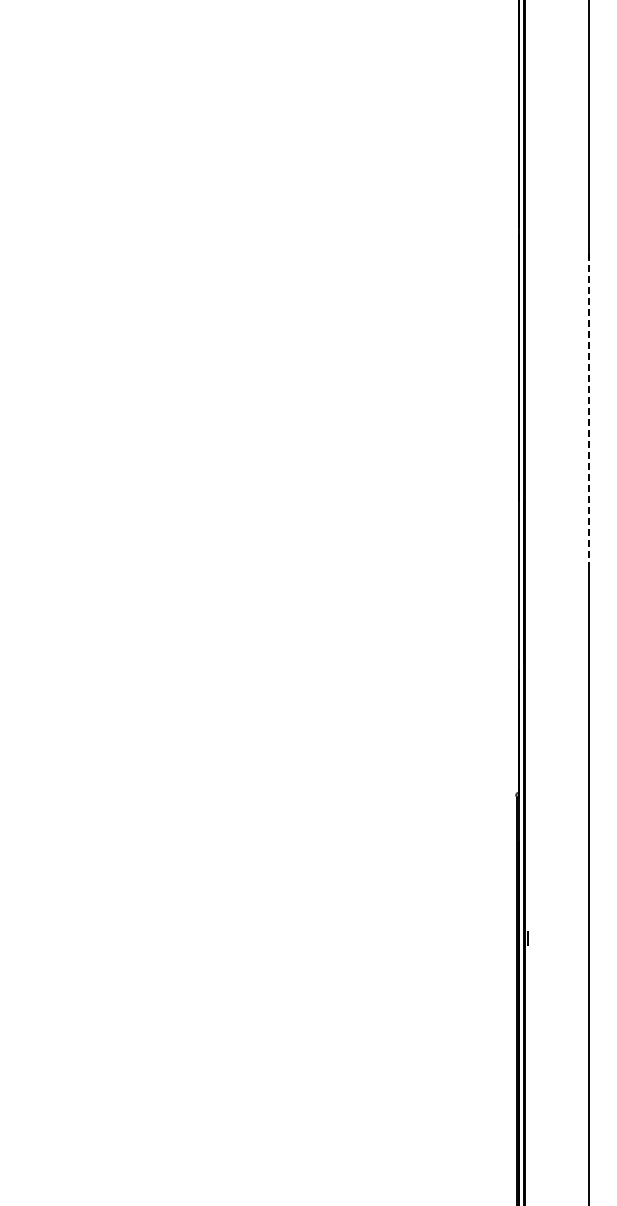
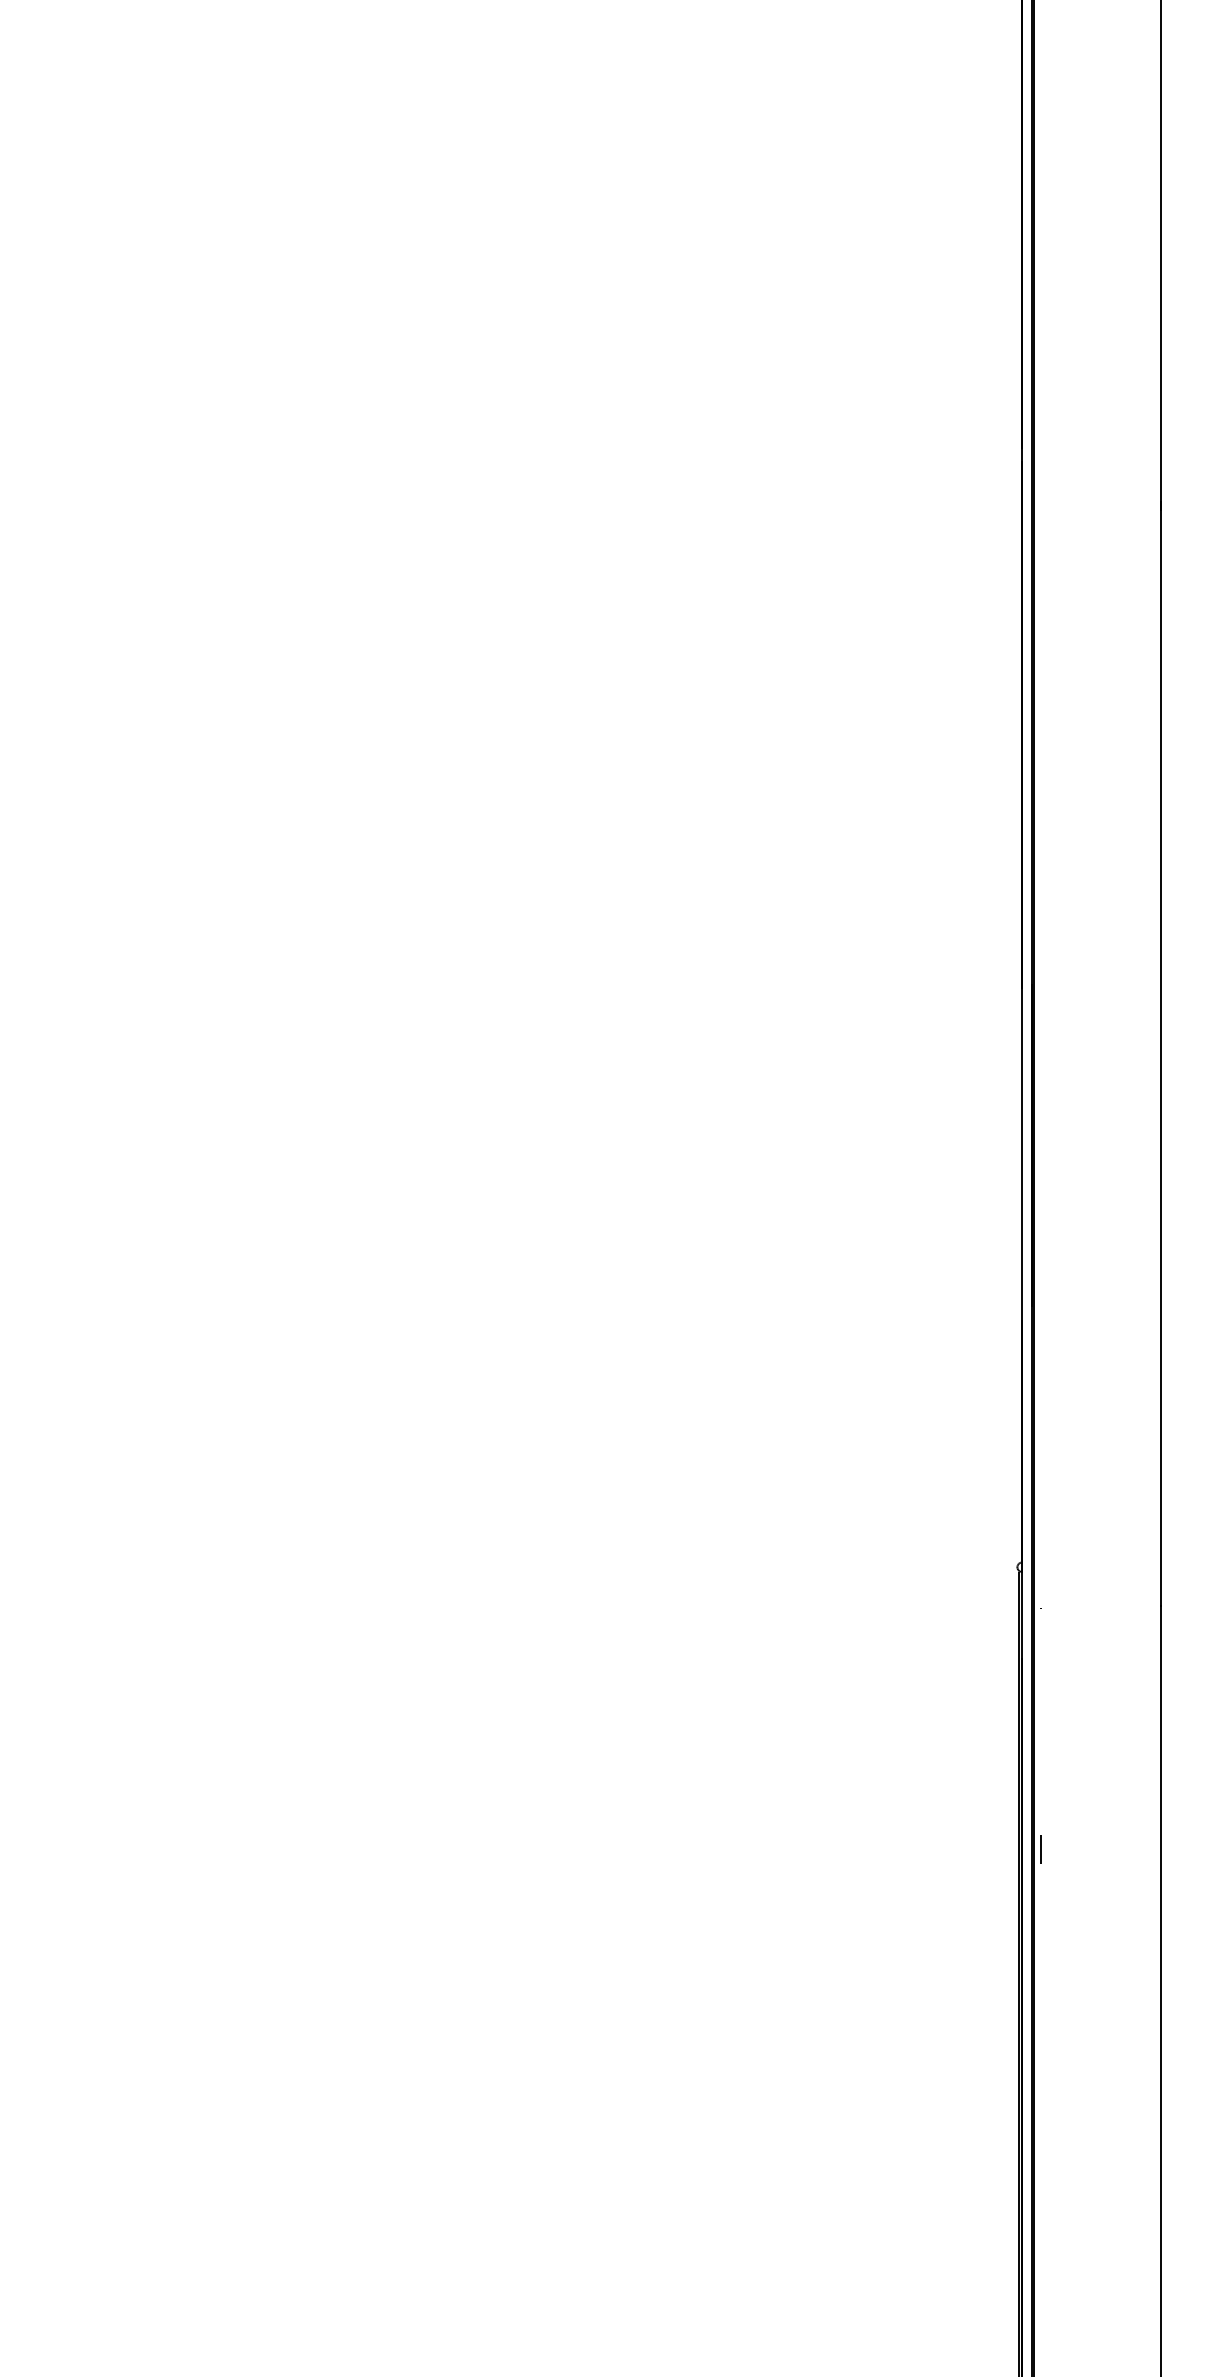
line: (589, 411) -> (1161, 811), dashed -> solid

